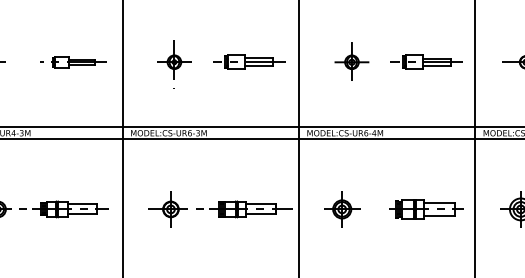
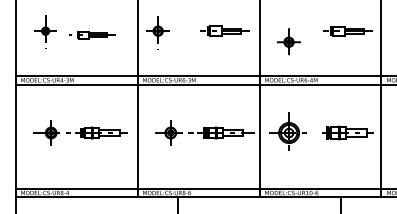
part: (351, 61) -> (288, 41), moved
part: (73, 62) -> (92, 35), moved
part: (173, 64) -> (157, 32), moved
part: (342, 208) -> (289, 132), size x1.6

